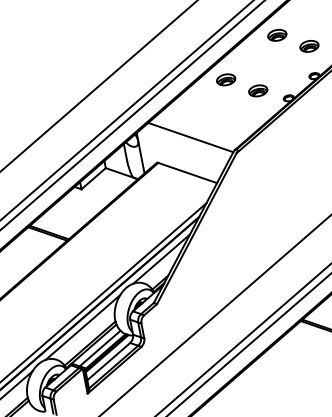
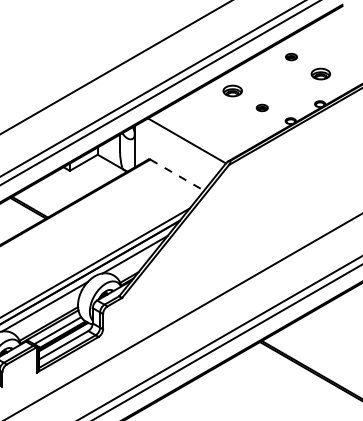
part: (277, 34) -> (291, 56), size x0.6
part: (258, 90) -> (262, 107), size x0.6
line: (188, 173) -> (177, 175), solid -> dashed

